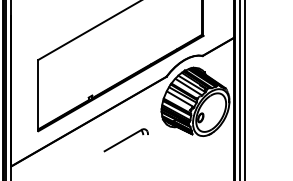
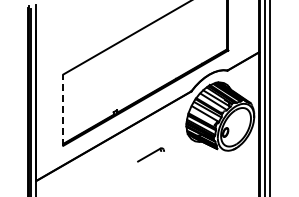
line: (38, 95) -> (63, 110), solid -> dashed
part: (125, 139) -> (150, 154), size x0.6

